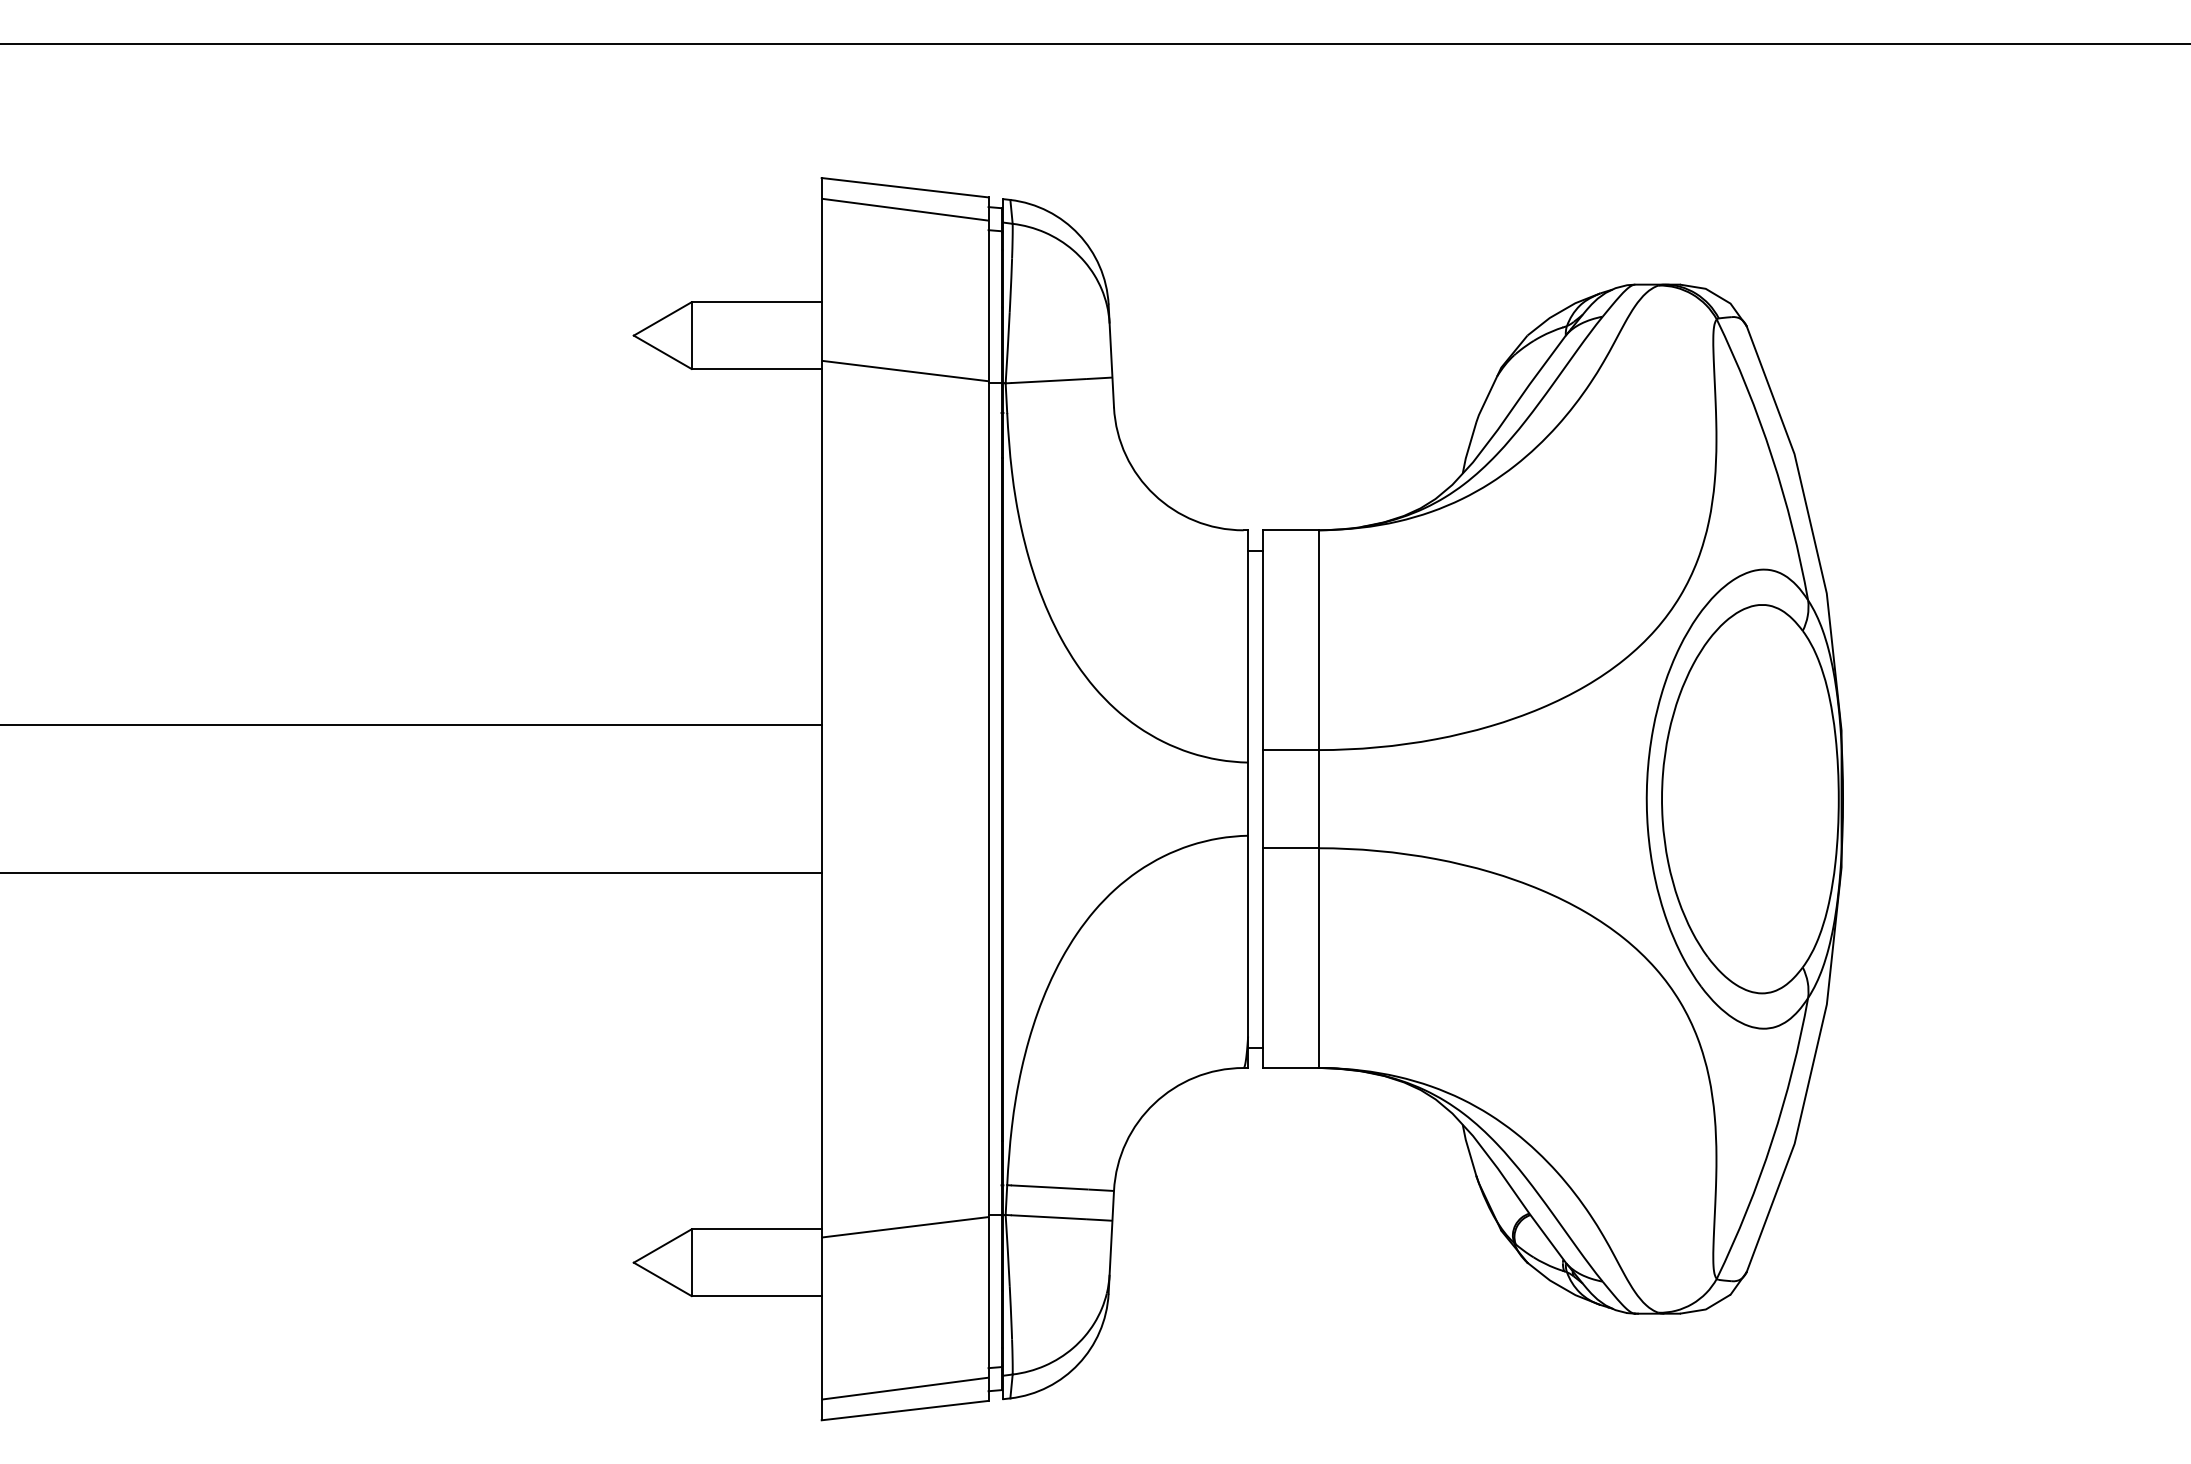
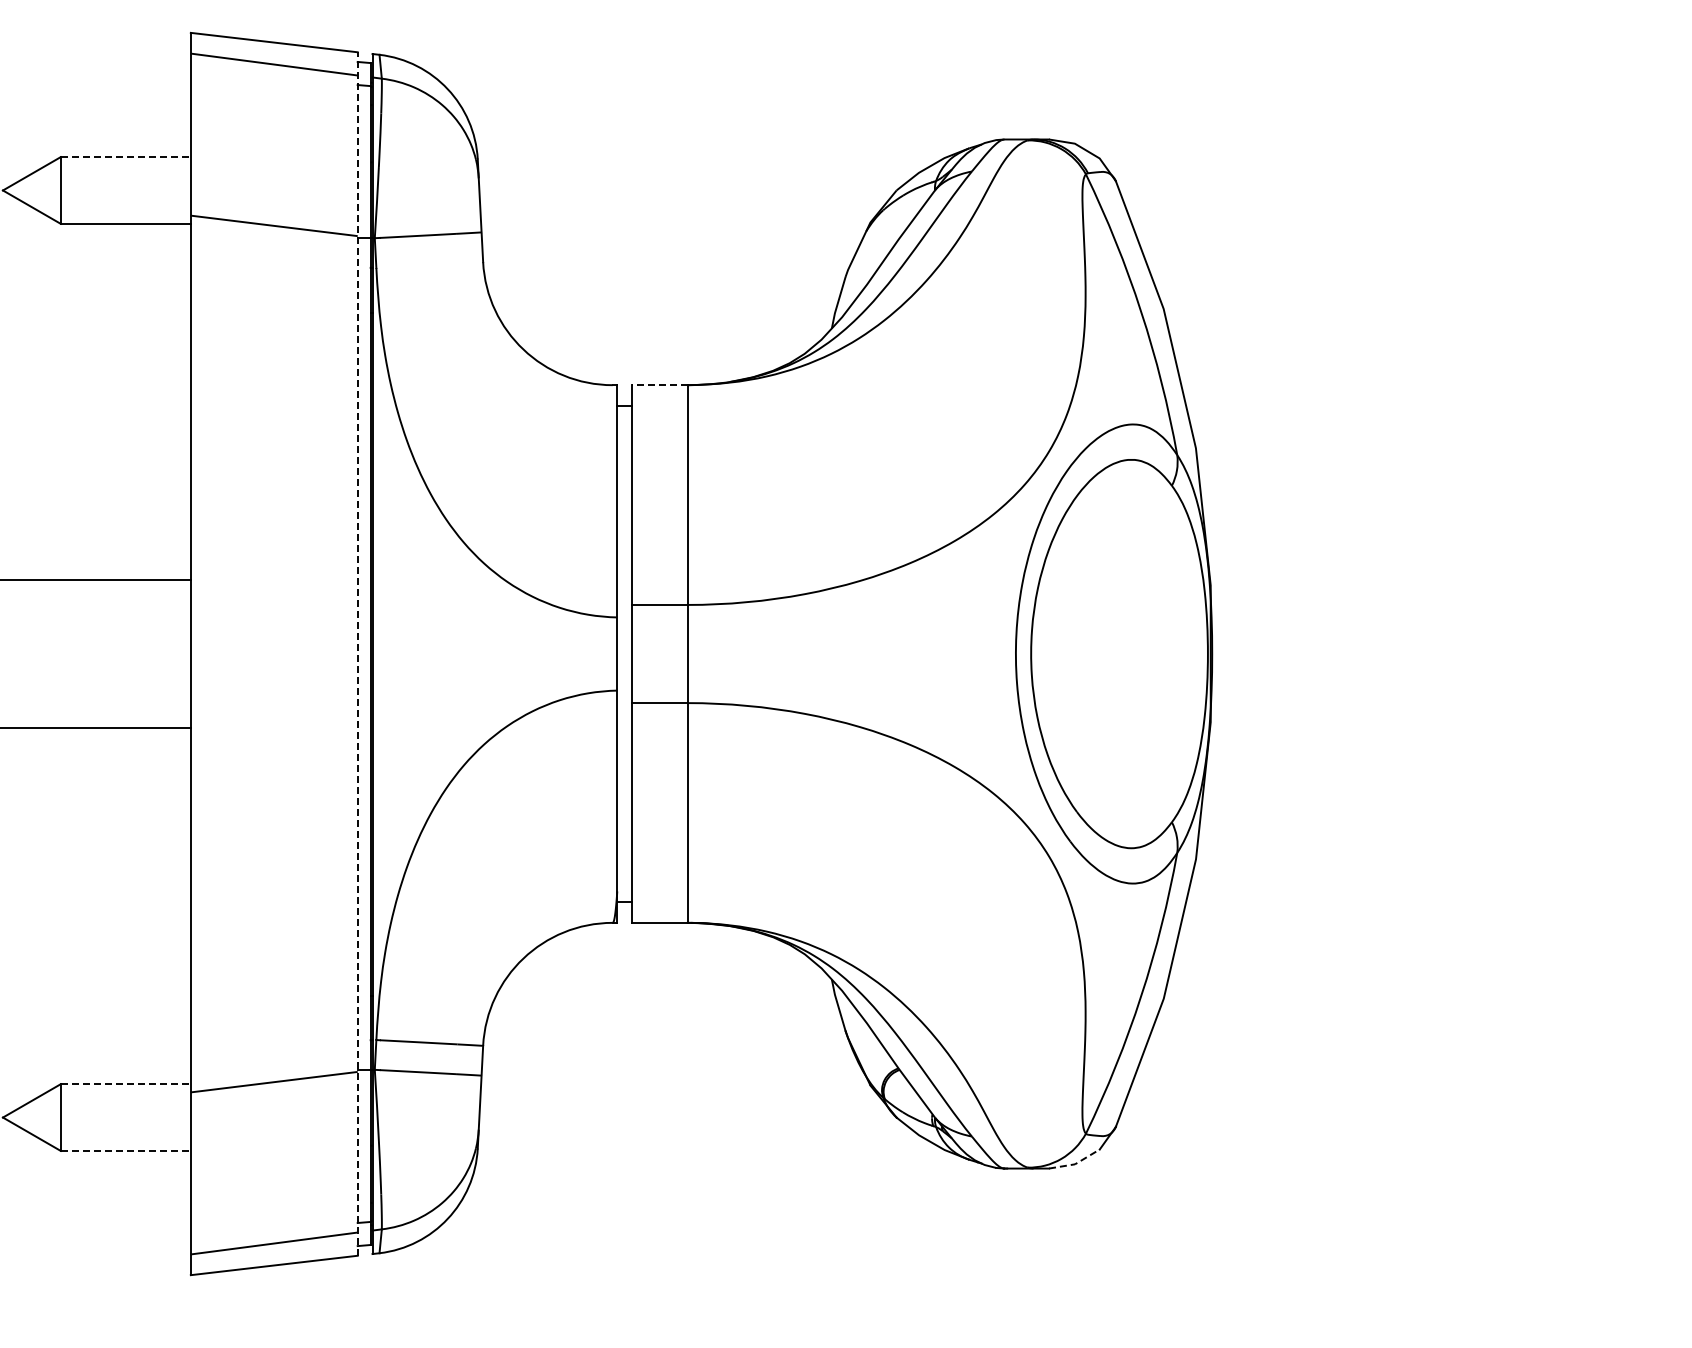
line: (757, 302) -> (126, 157), solid -> dashed
line: (1290, 530) -> (659, 385), solid -> dashed
line: (988, 799) -> (357, 654), solid -> dashed
line: (757, 1229) -> (126, 1084), solid -> dashed
line: (757, 1296) -> (126, 1151), solid -> dashed
line: (1706, 1308) -> (1075, 1163), solid -> dashed

